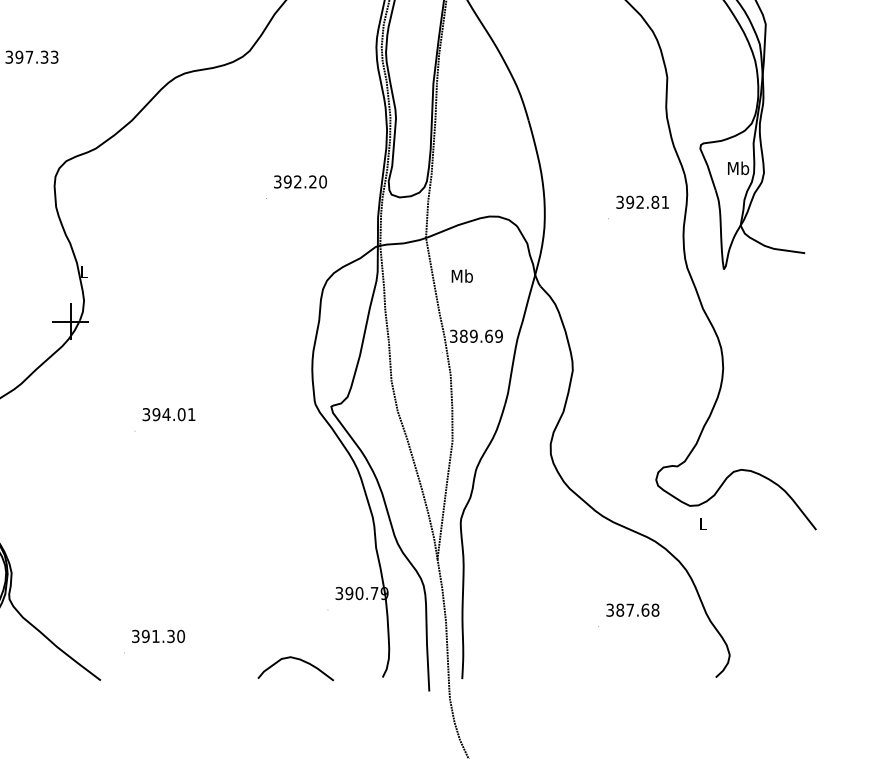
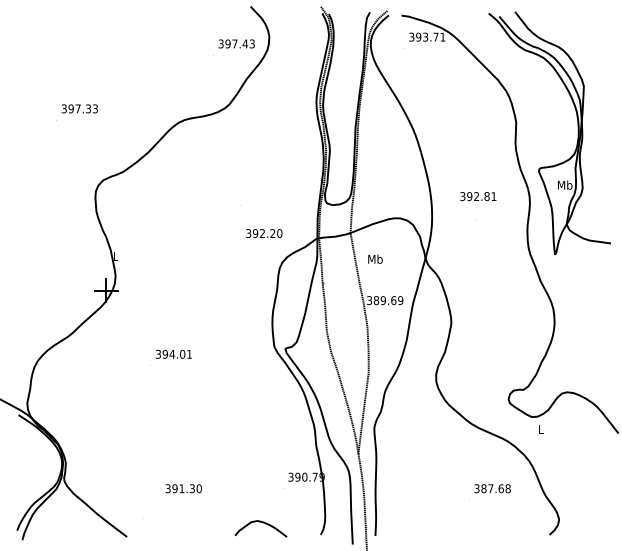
text: (300, 181) -> (264, 233), moved
text: (642, 202) -> (478, 196), moved
text: (158, 636) -> (183, 488), moved

